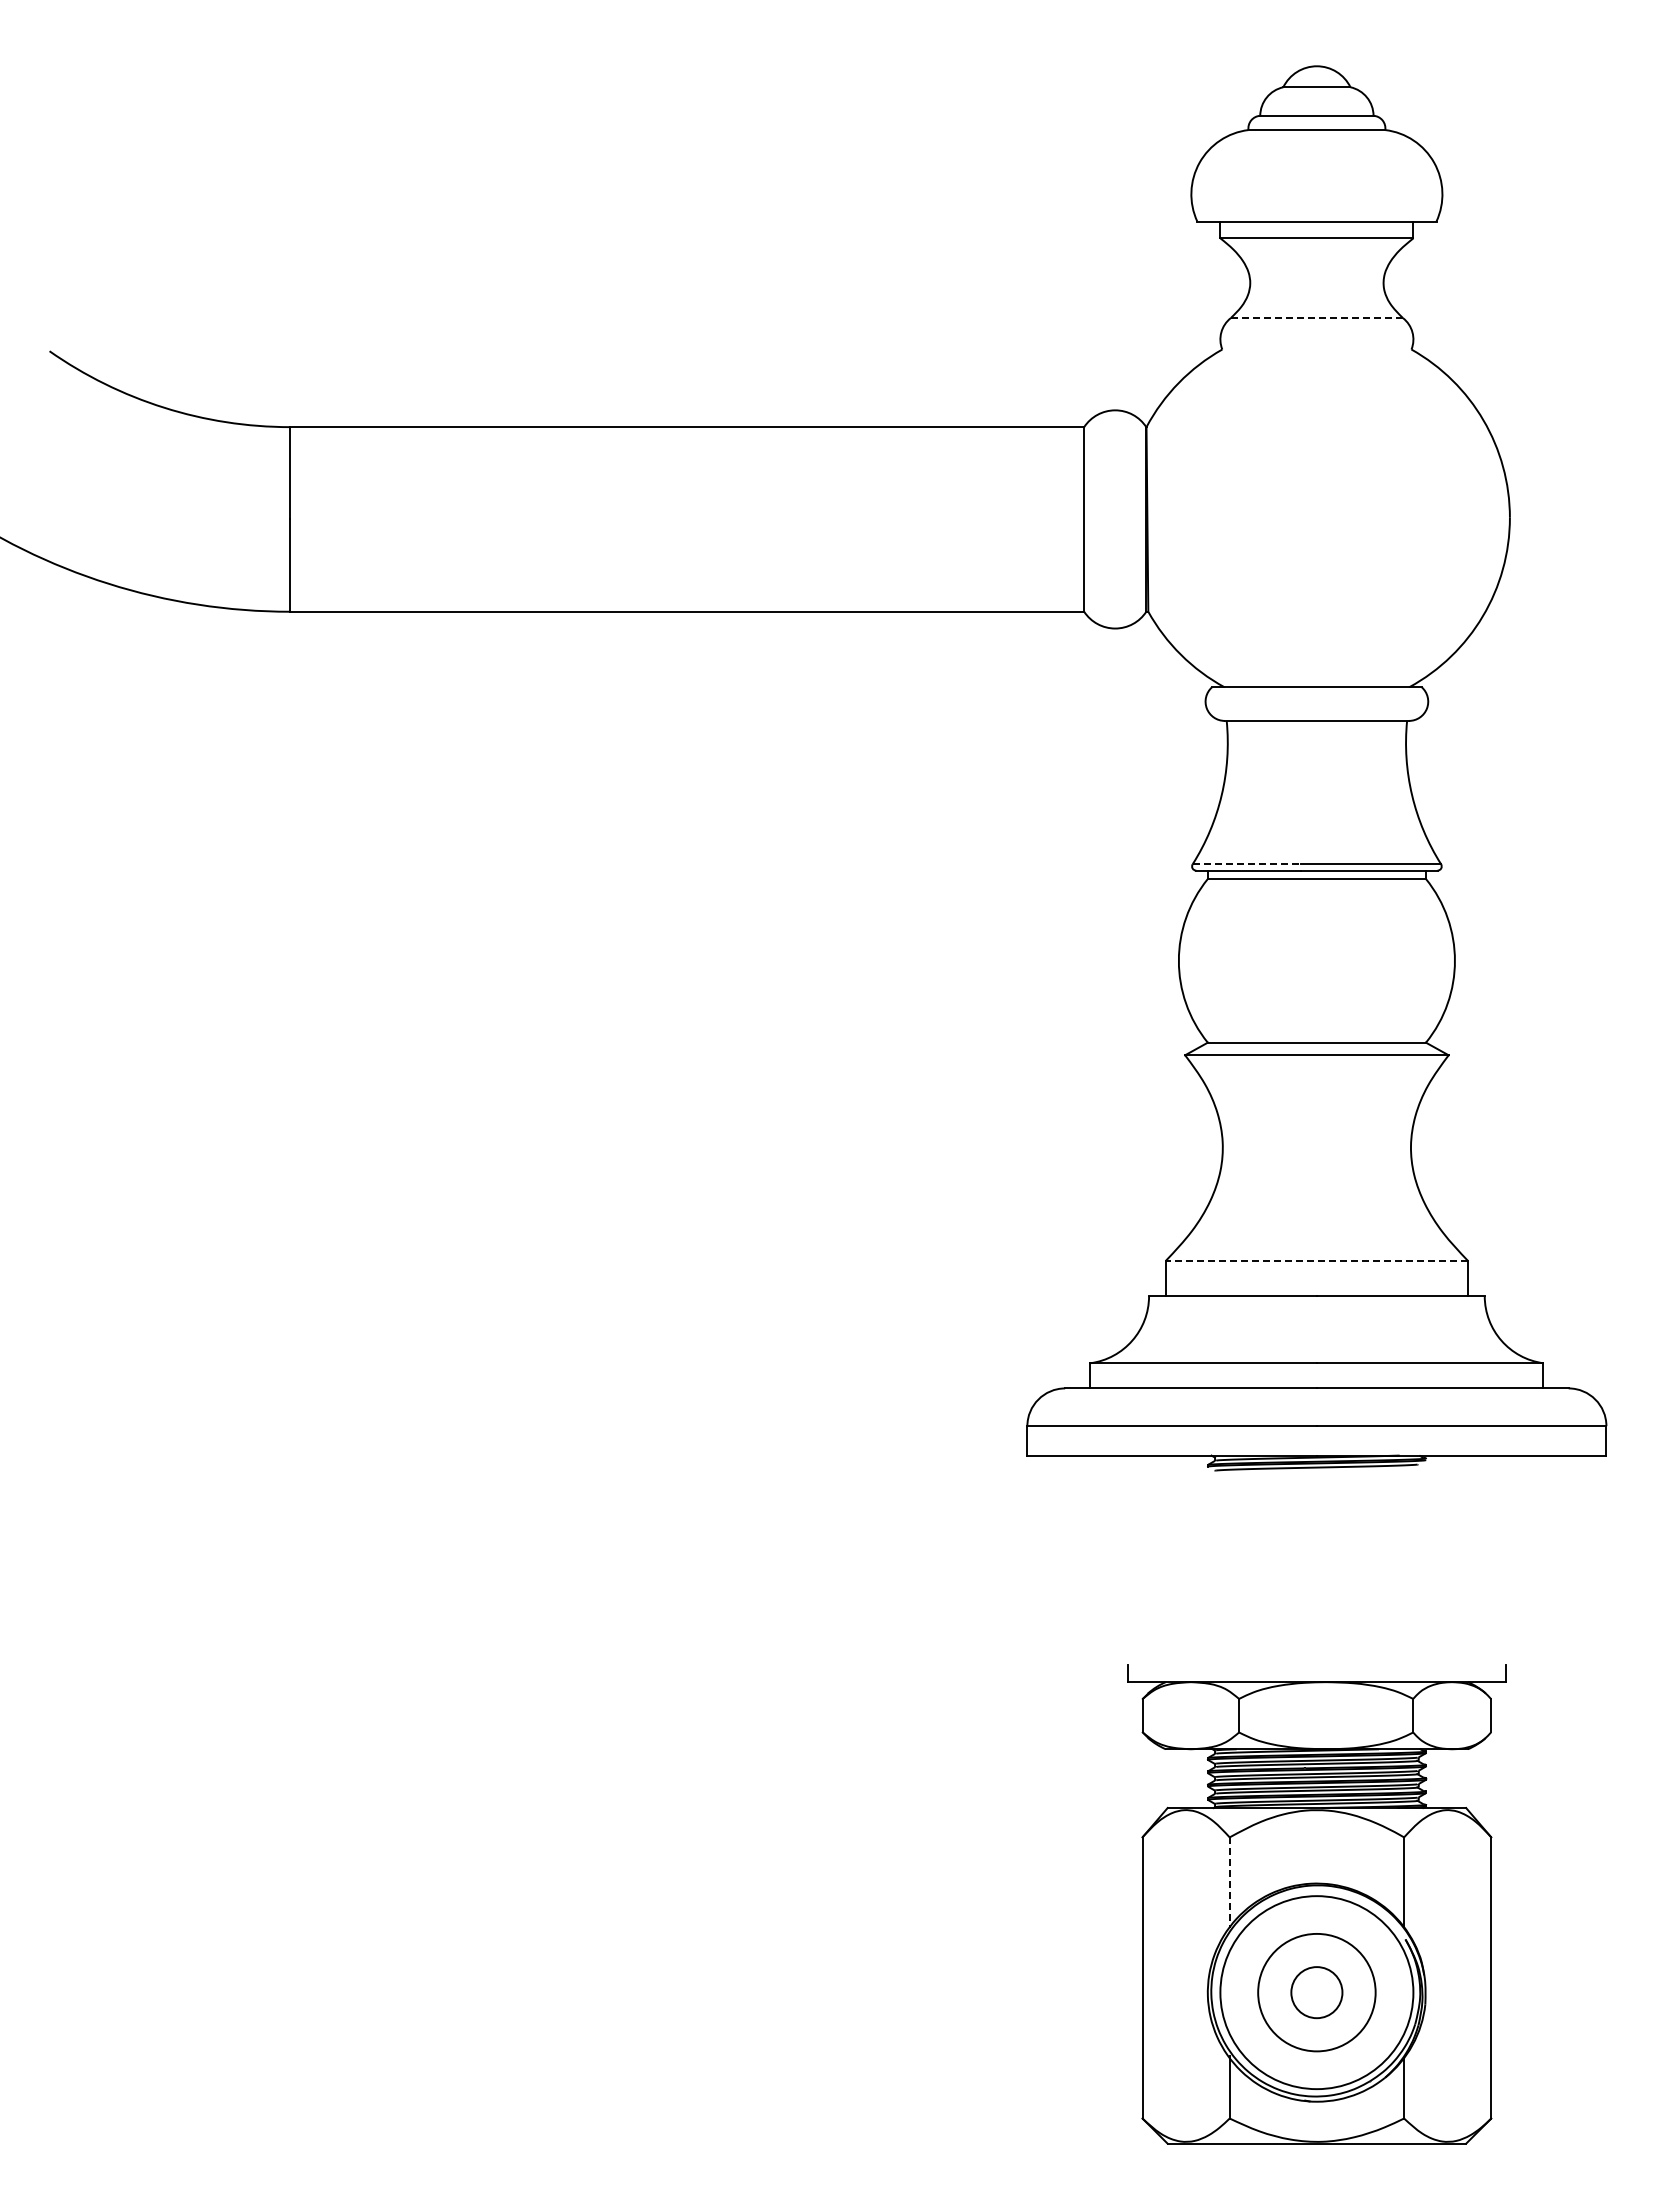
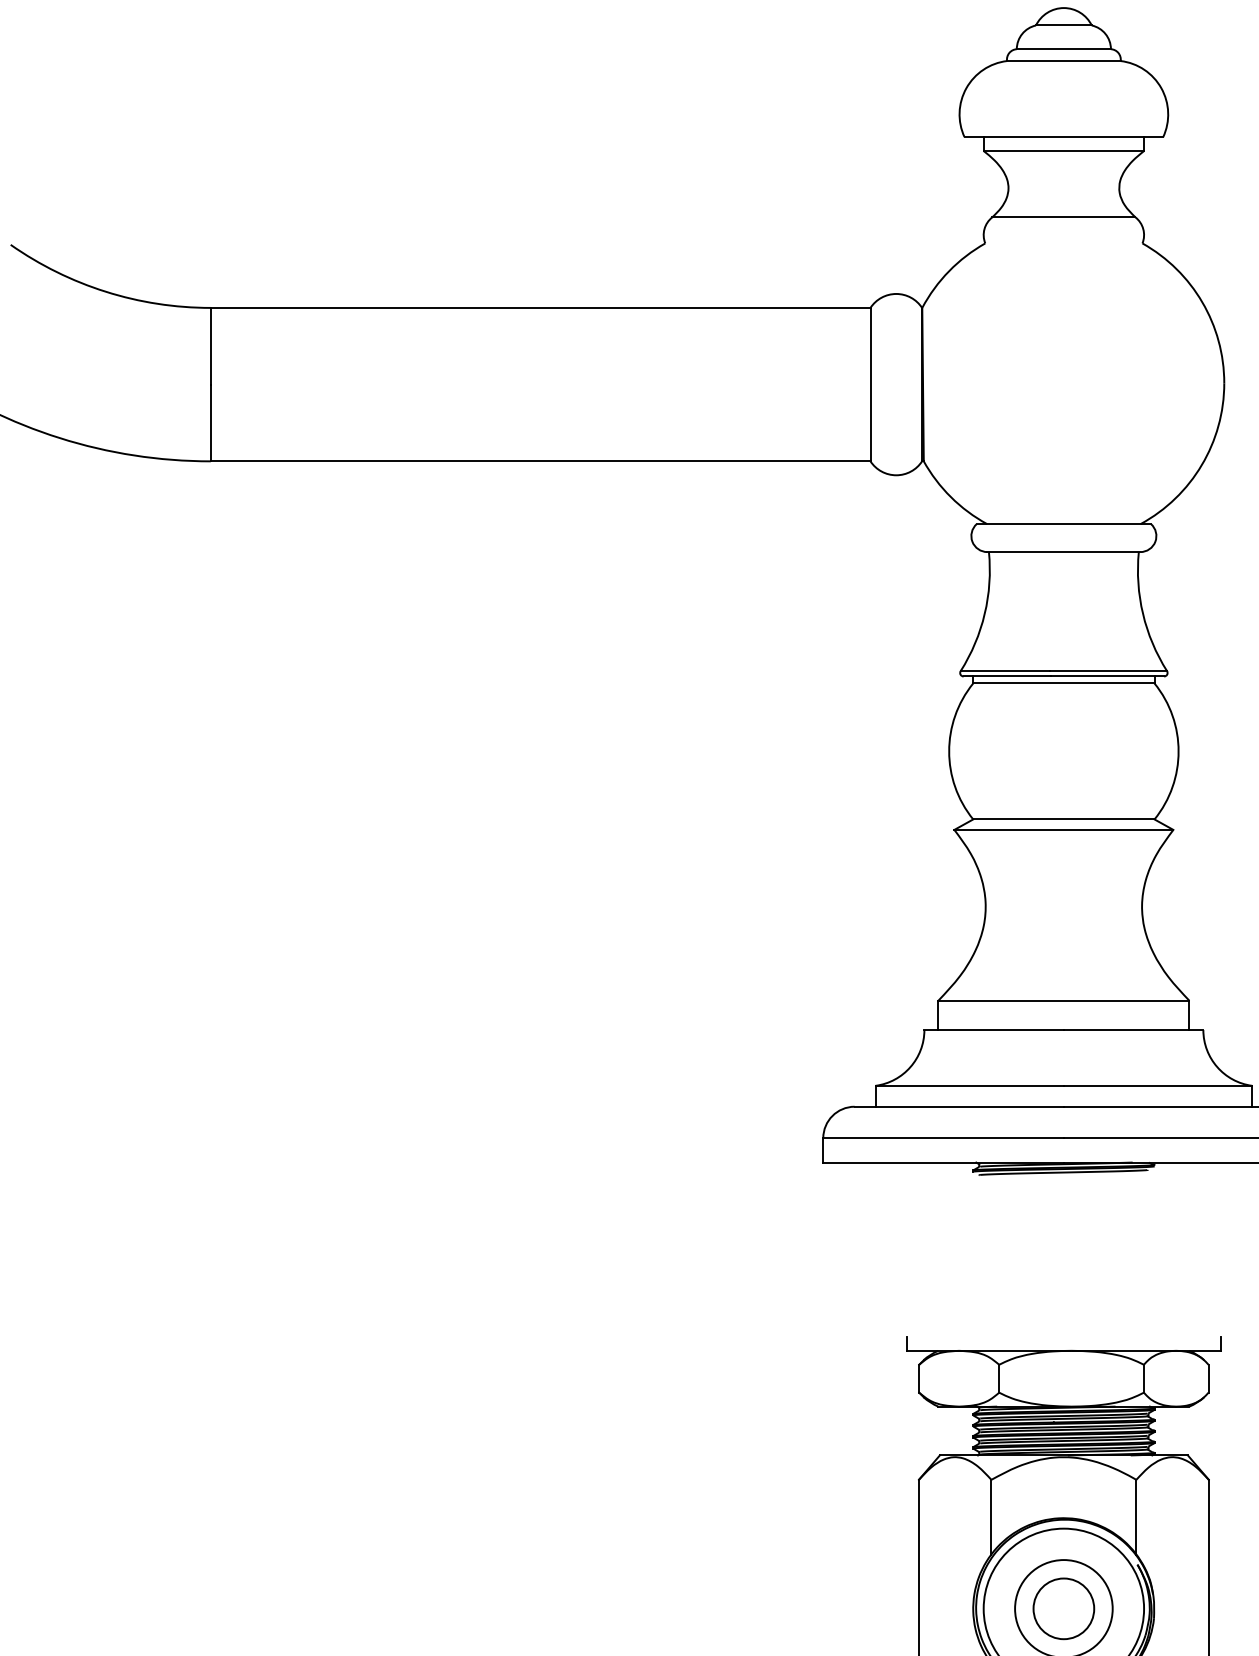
line: (1317, 318) -> (1064, 217), dashed -> solid
line: (1247, 864) -> (1006, 671), dashed -> solid
line: (1316, 1260) -> (1063, 1000), dashed -> solid
line: (1229, 1883) -> (991, 1518), dashed -> solid
circle: (1316, 1992) -> (1063, 1608), size x1.43

